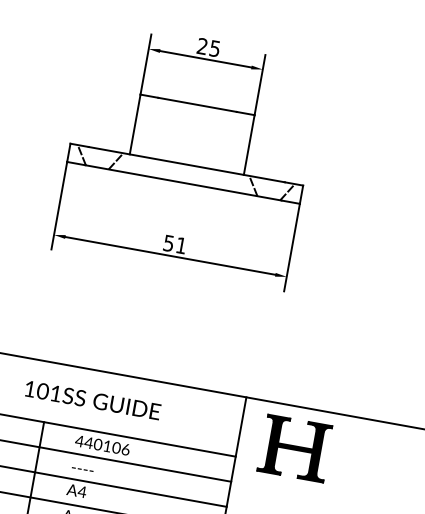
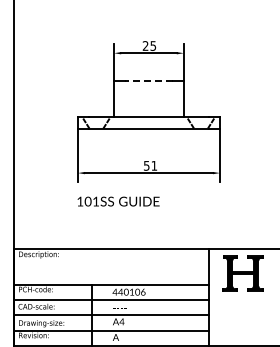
line: (196, 105) -> (148, 81), solid -> dashed
text: (92, 400) -> (118, 201), moved

